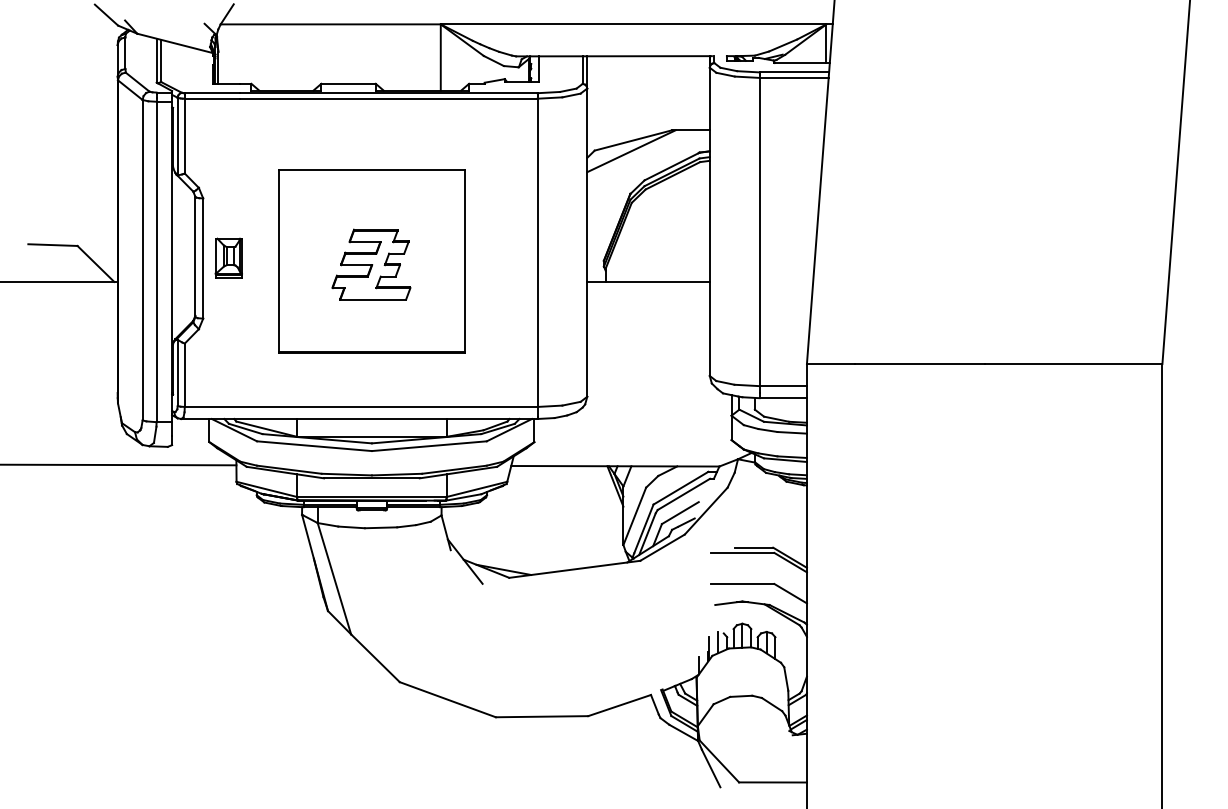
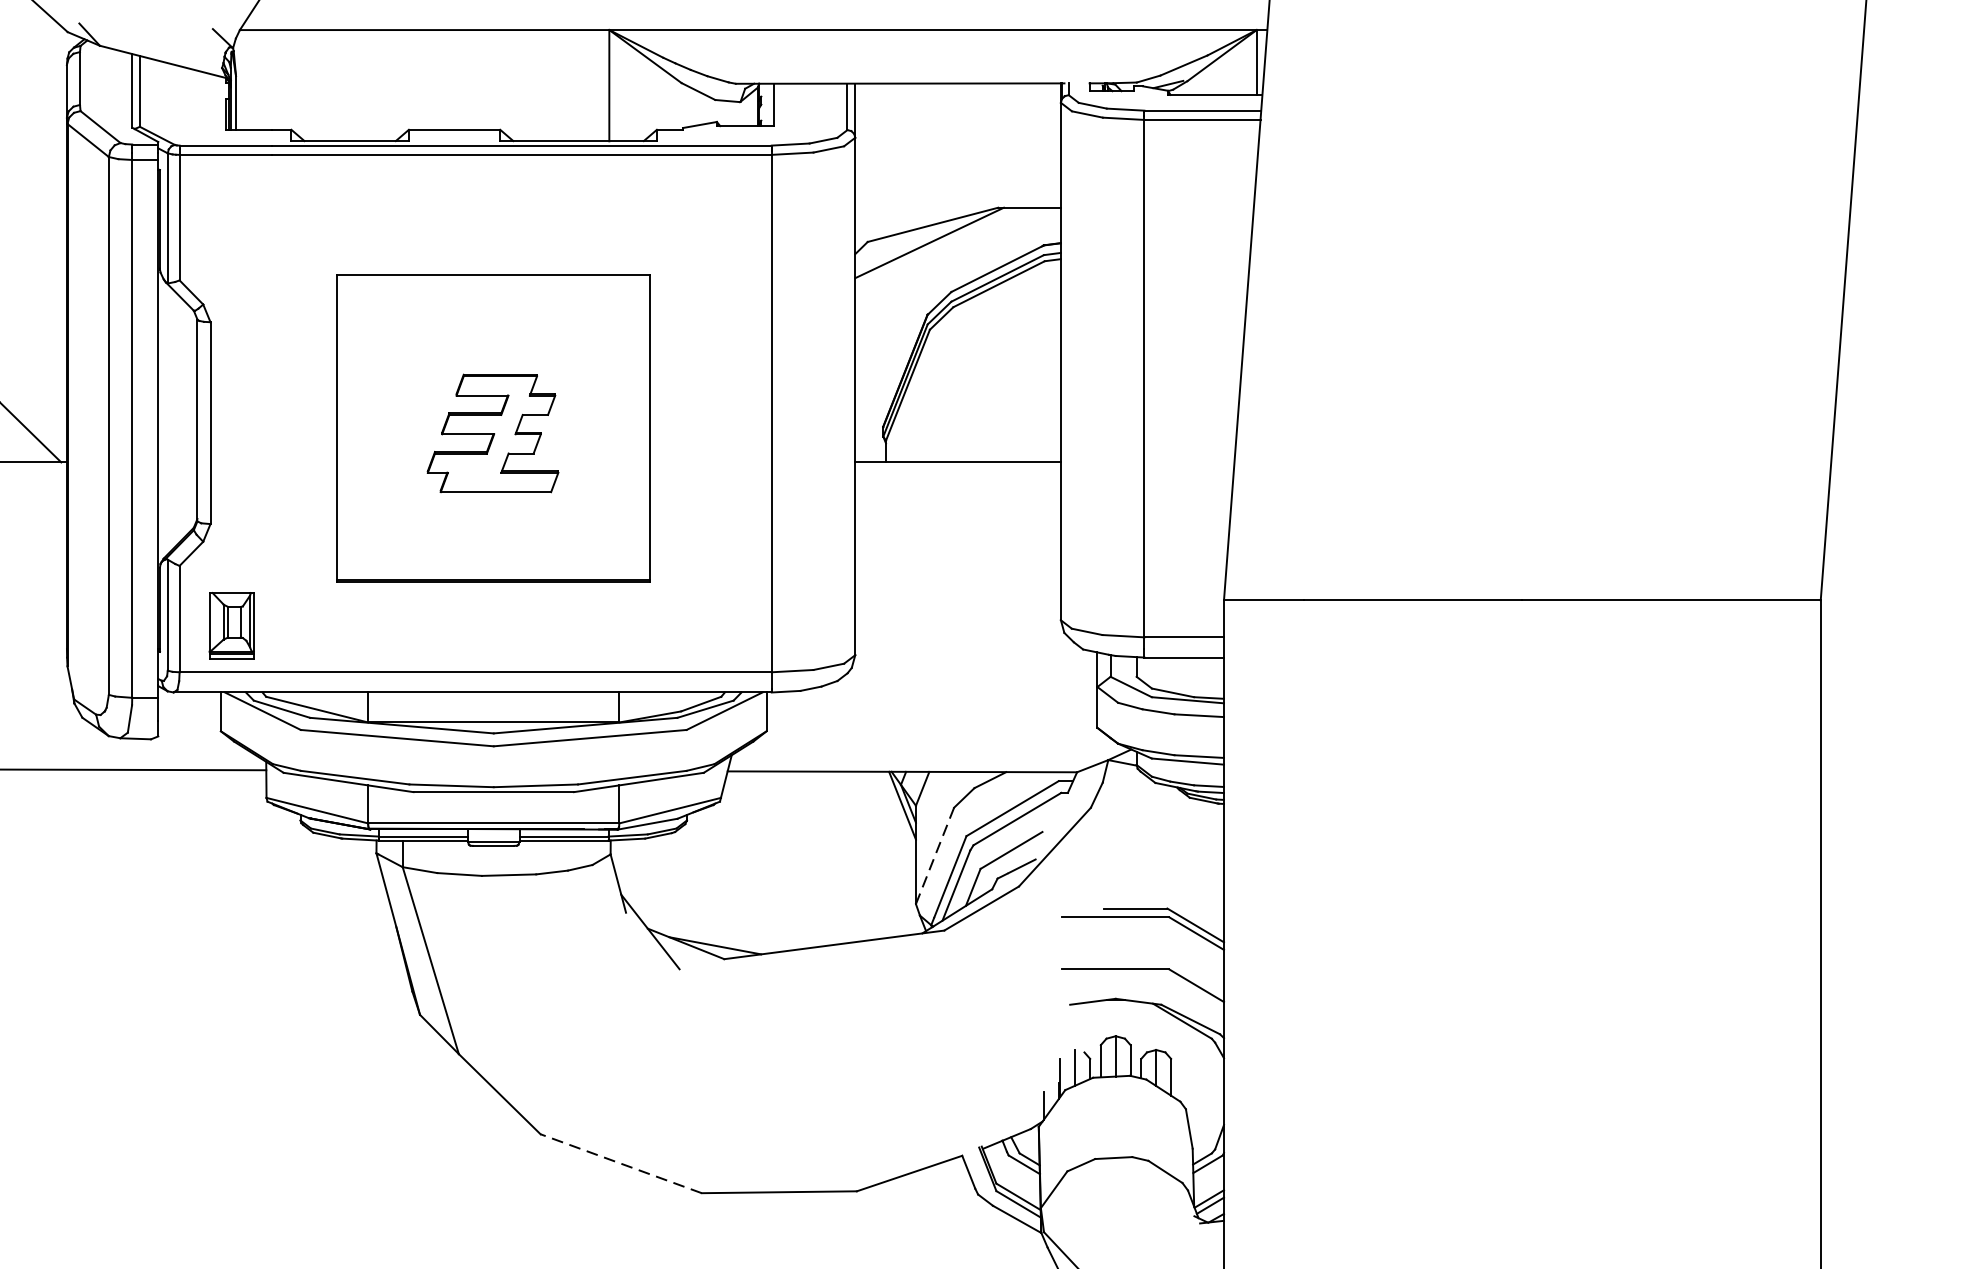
part: (228, 257) -> (231, 624), moved
line: (634, 516) -> (934, 856), solid -> dashed
line: (447, 699) -> (620, 1163), solid -> dashed

